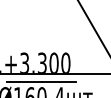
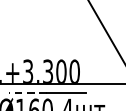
line: (24, 82) -> (27, 93), solid -> dashed

